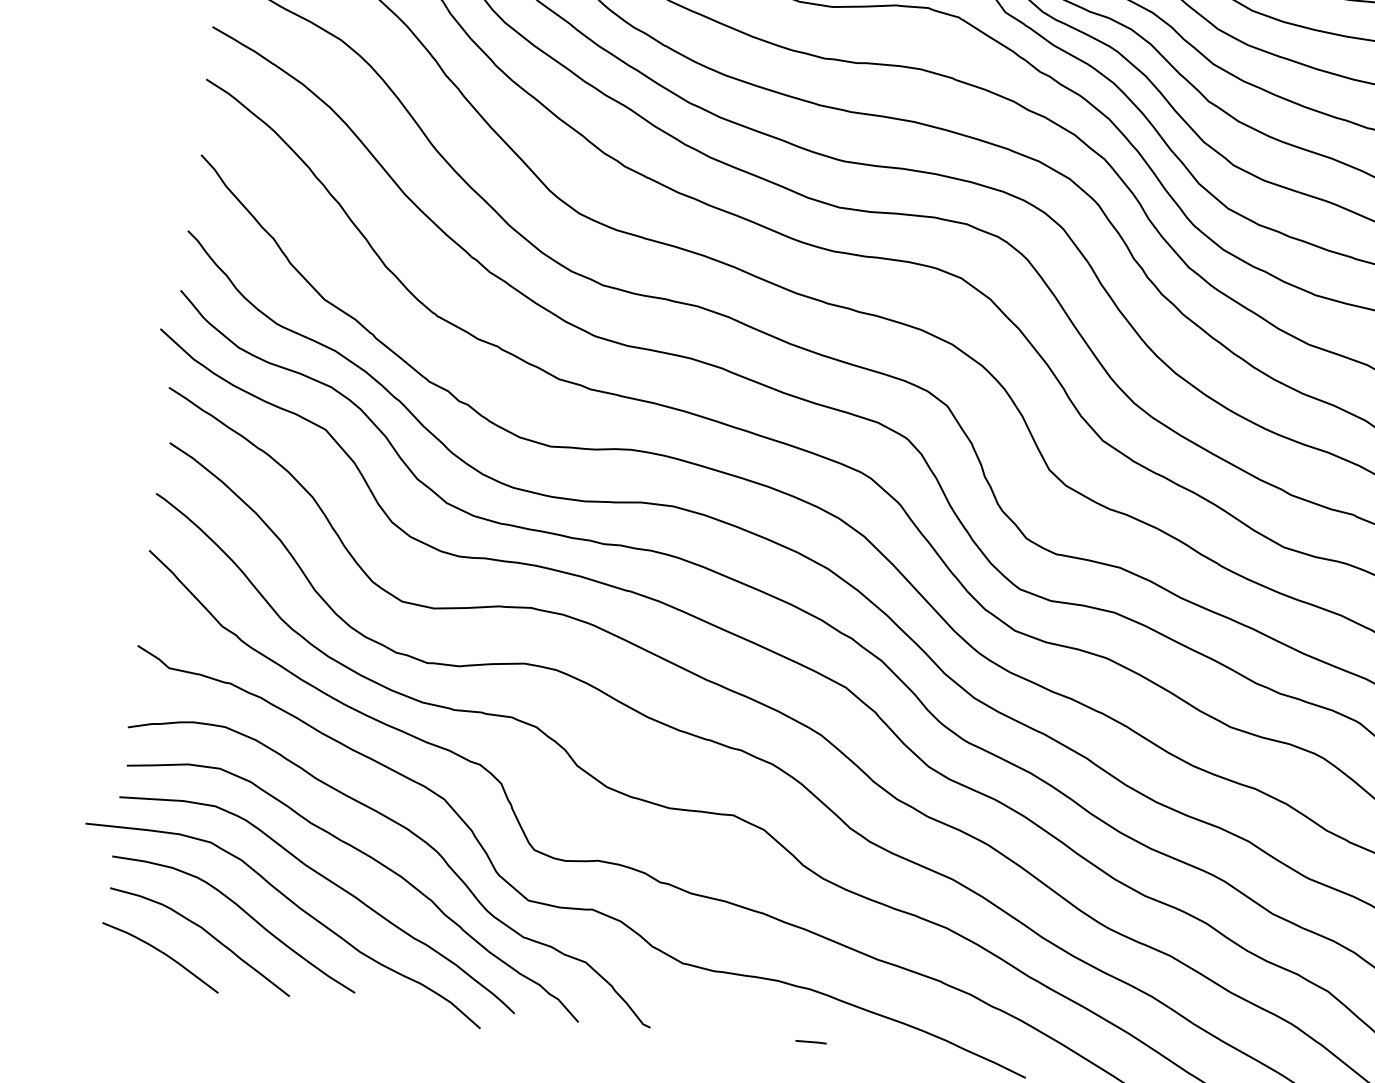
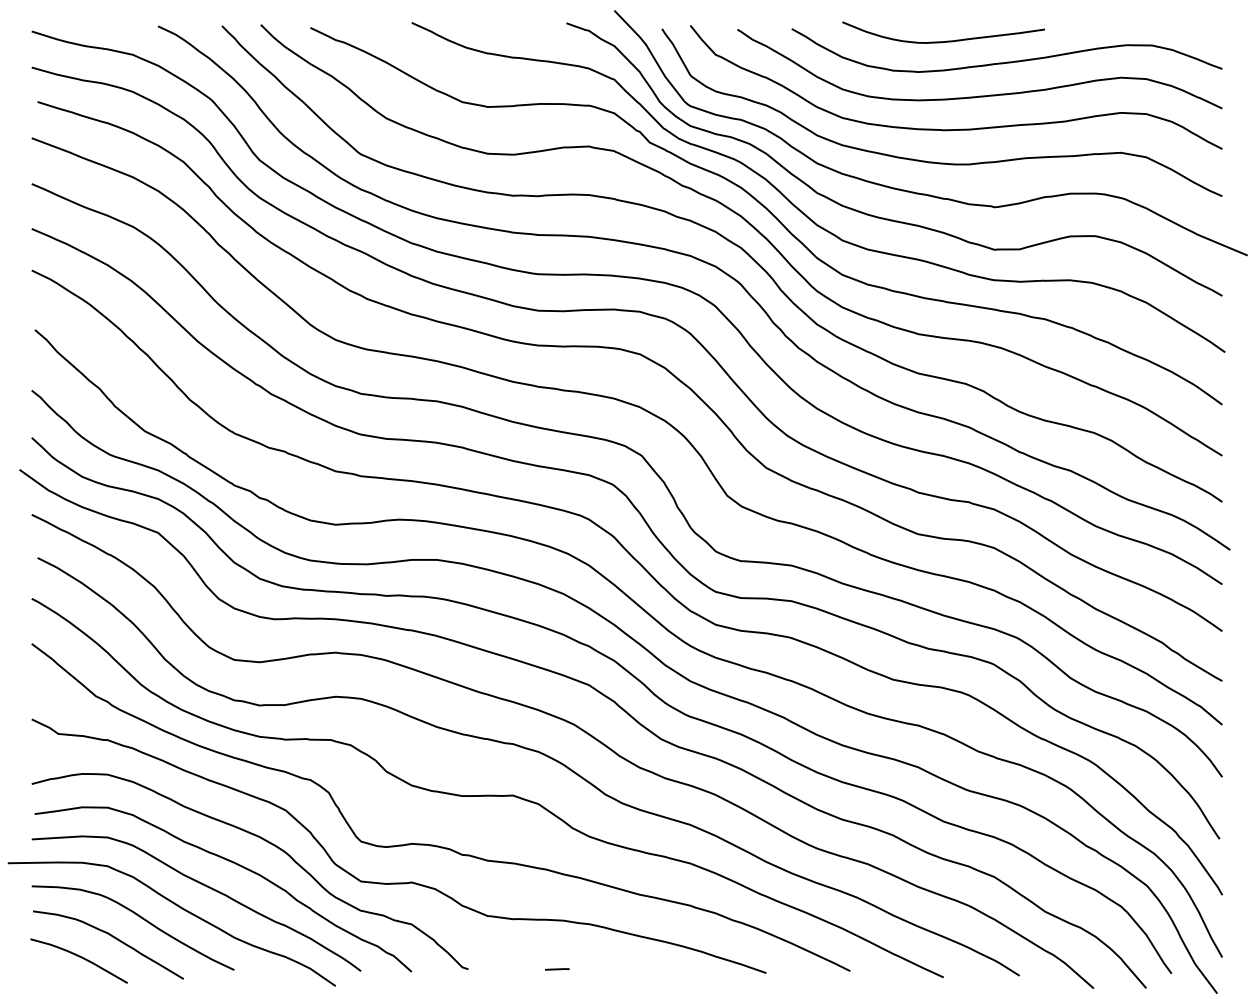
line: (811, 1042) -> (557, 969), moved

